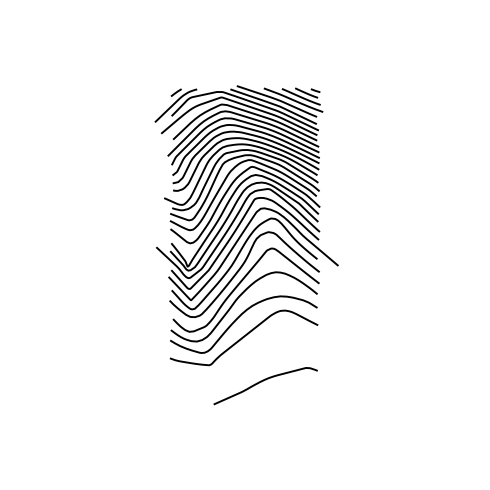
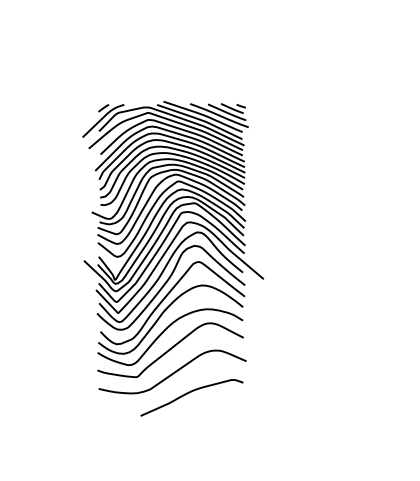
curve: (247, 359) -> (173, 371), added

